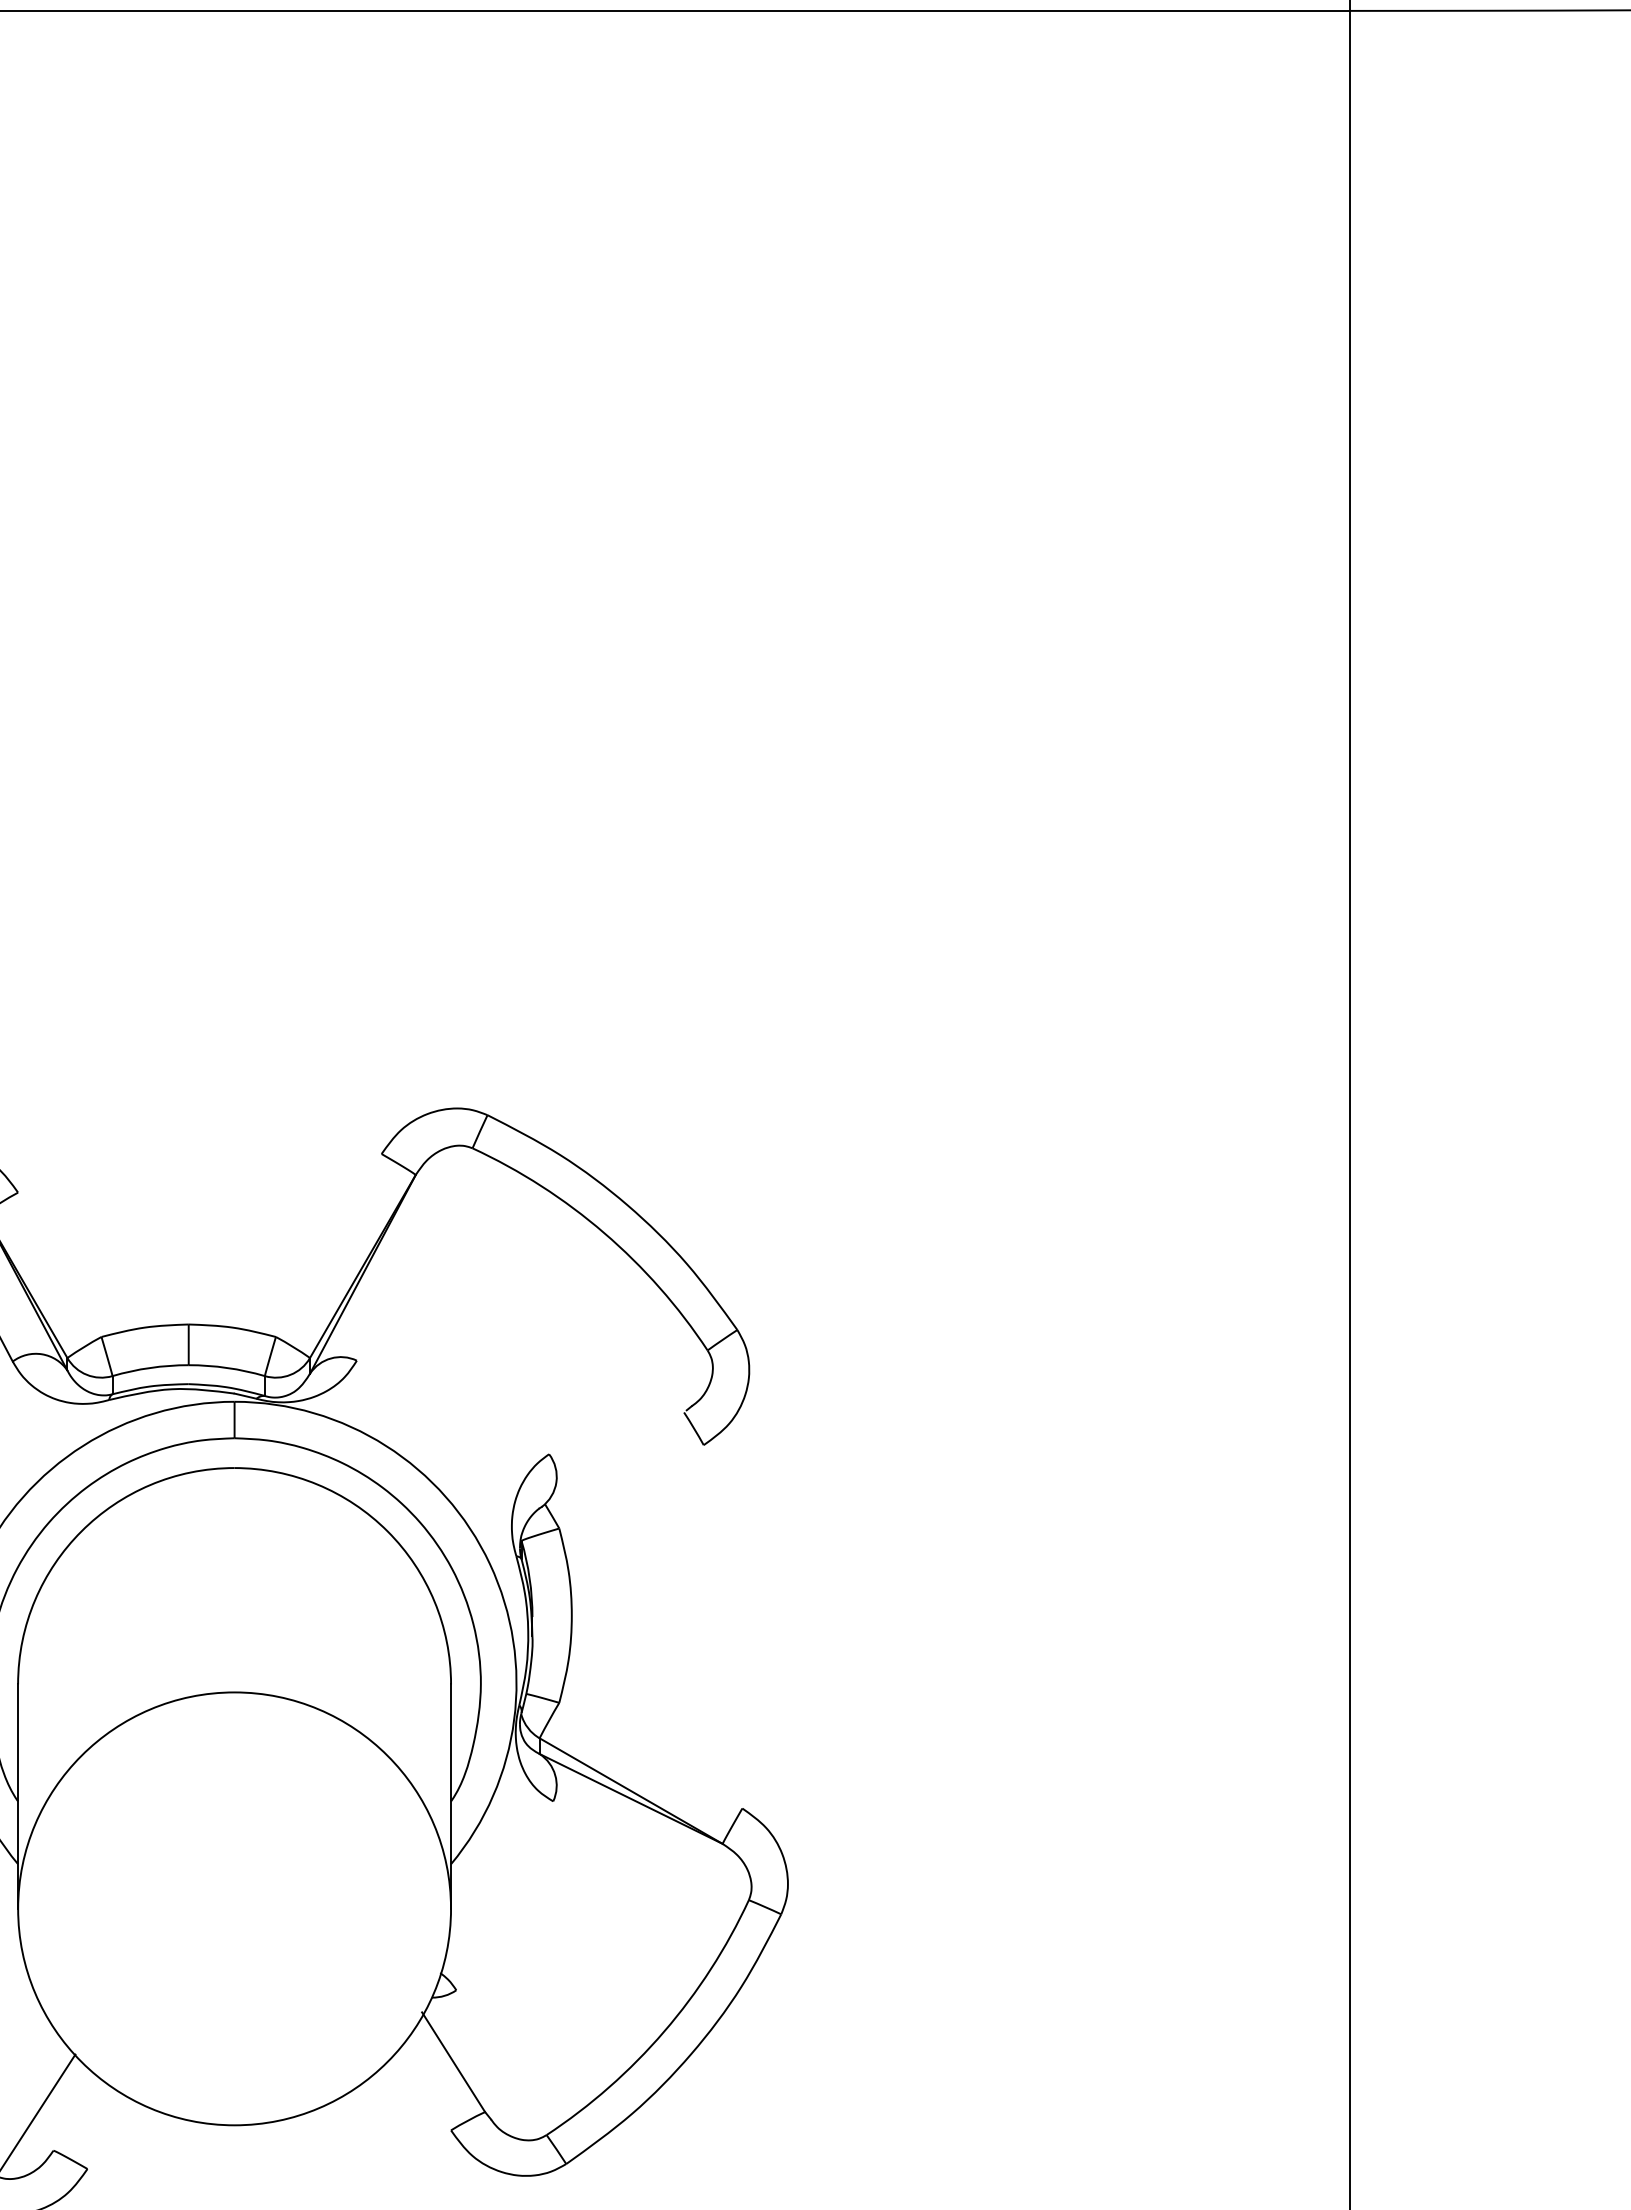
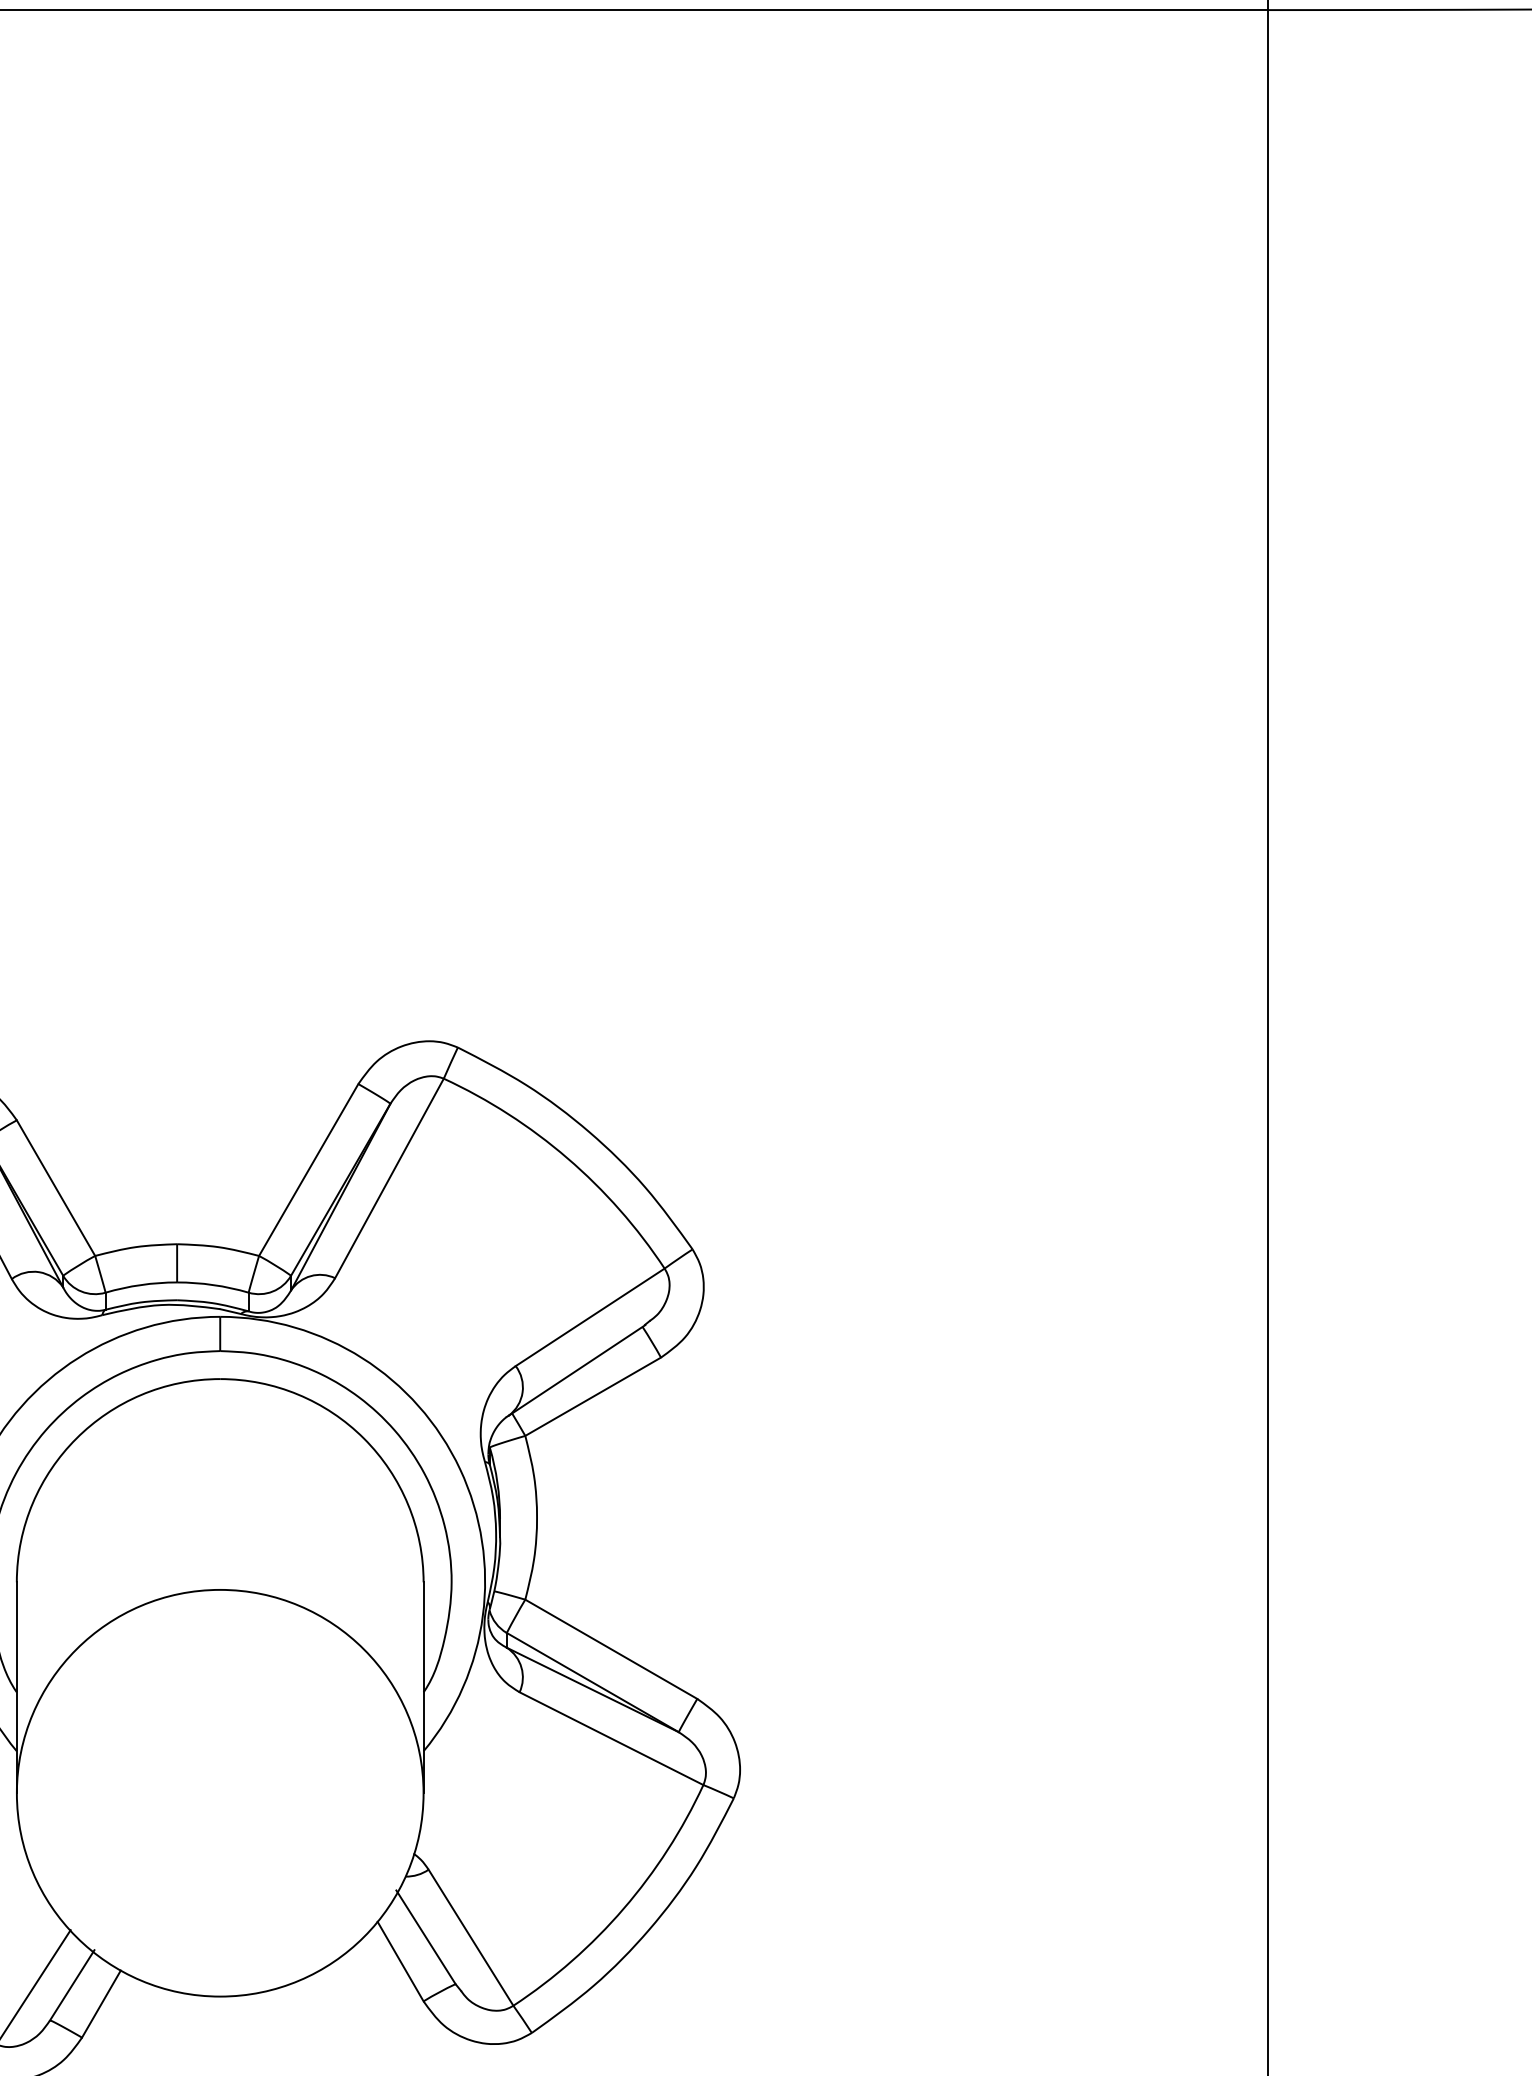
line: (328, 1245) -> (308, 1169), added
line: (414, 1254) -> (389, 1178), added
line: (59, 1264) -> (55, 1187), added
line: (628, 1402) -> (590, 1317), added
line: (614, 1458) -> (577, 1370), added
line: (631, 1486) -> (593, 1396), added
line: (650, 1755) -> (610, 1649), added
line: (650, 1850) -> (610, 1738), added
line: (501, 2062) -> (470, 1937), added
line: (426, 2087) -> (400, 1961), added
line: (76, 2112) -> (71, 1984), added
line: (107, 2133) -> (100, 2004), added

